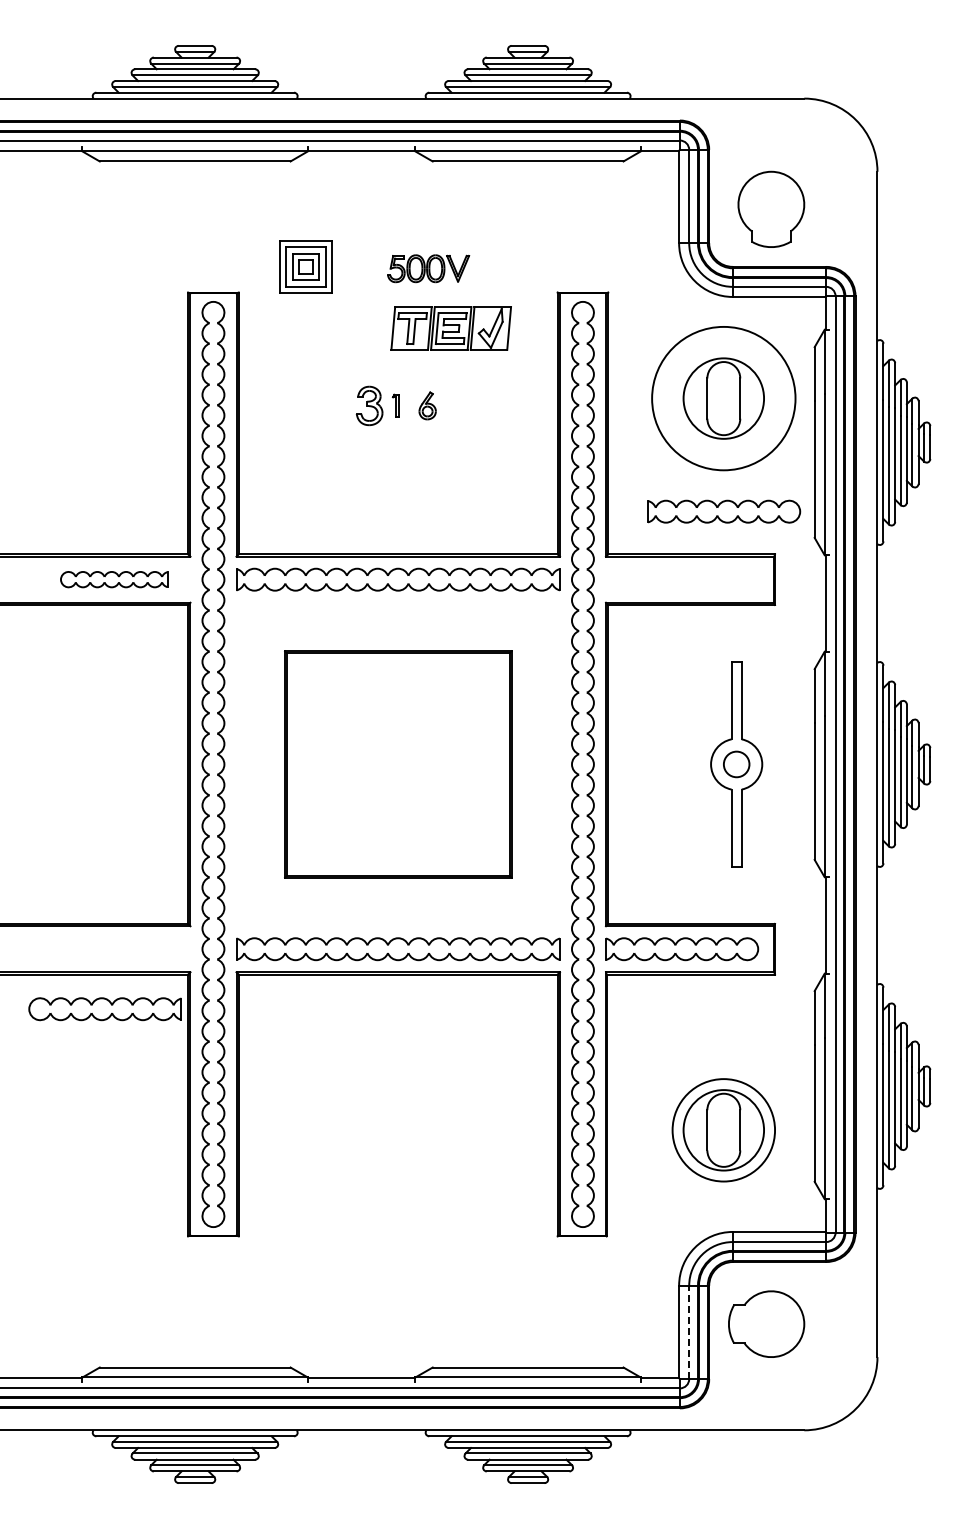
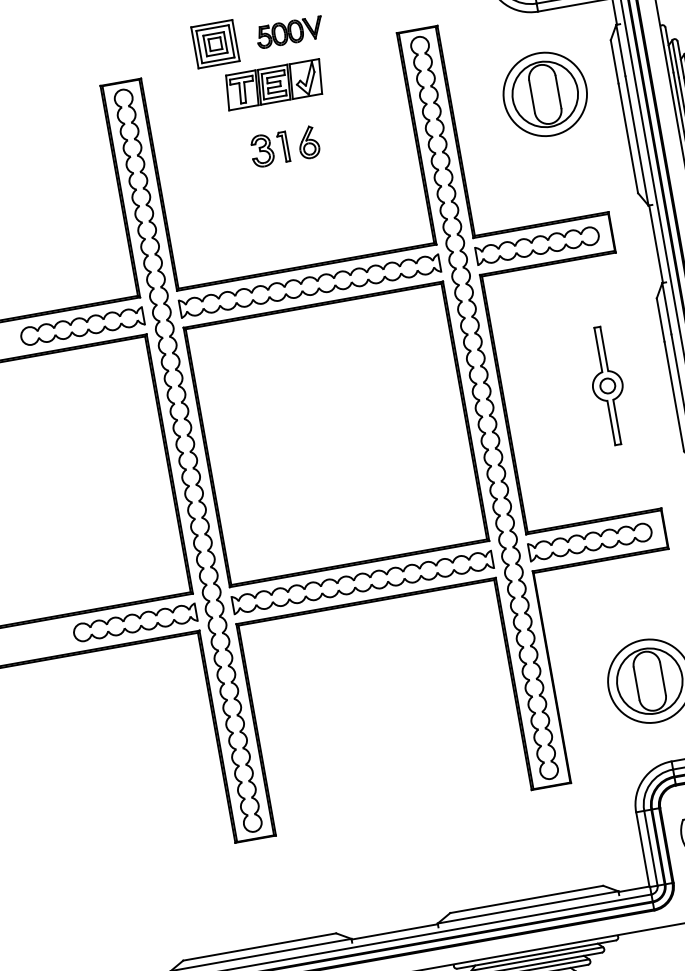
part: (305, 266) -> (214, 43), moved
part: (450, 328) -> (273, 84), moved
circle: (723, 398) -> (545, 94), size x0.71
part: (395, 405) -> (282, 146), size x1.67
part: (427, 405) -> (308, 142), size x1.43
part: (724, 511) -> (537, 245), moved
part: (113, 579) -> (81, 326), size x1.43
part: (398, 764) -> (336, 434), size x1.43
part: (736, 764) -> (607, 386), size x0.71
part: (104, 1009) -> (134, 623), moved
line: (689, 1332) -> (651, 848), dashed -> solid

